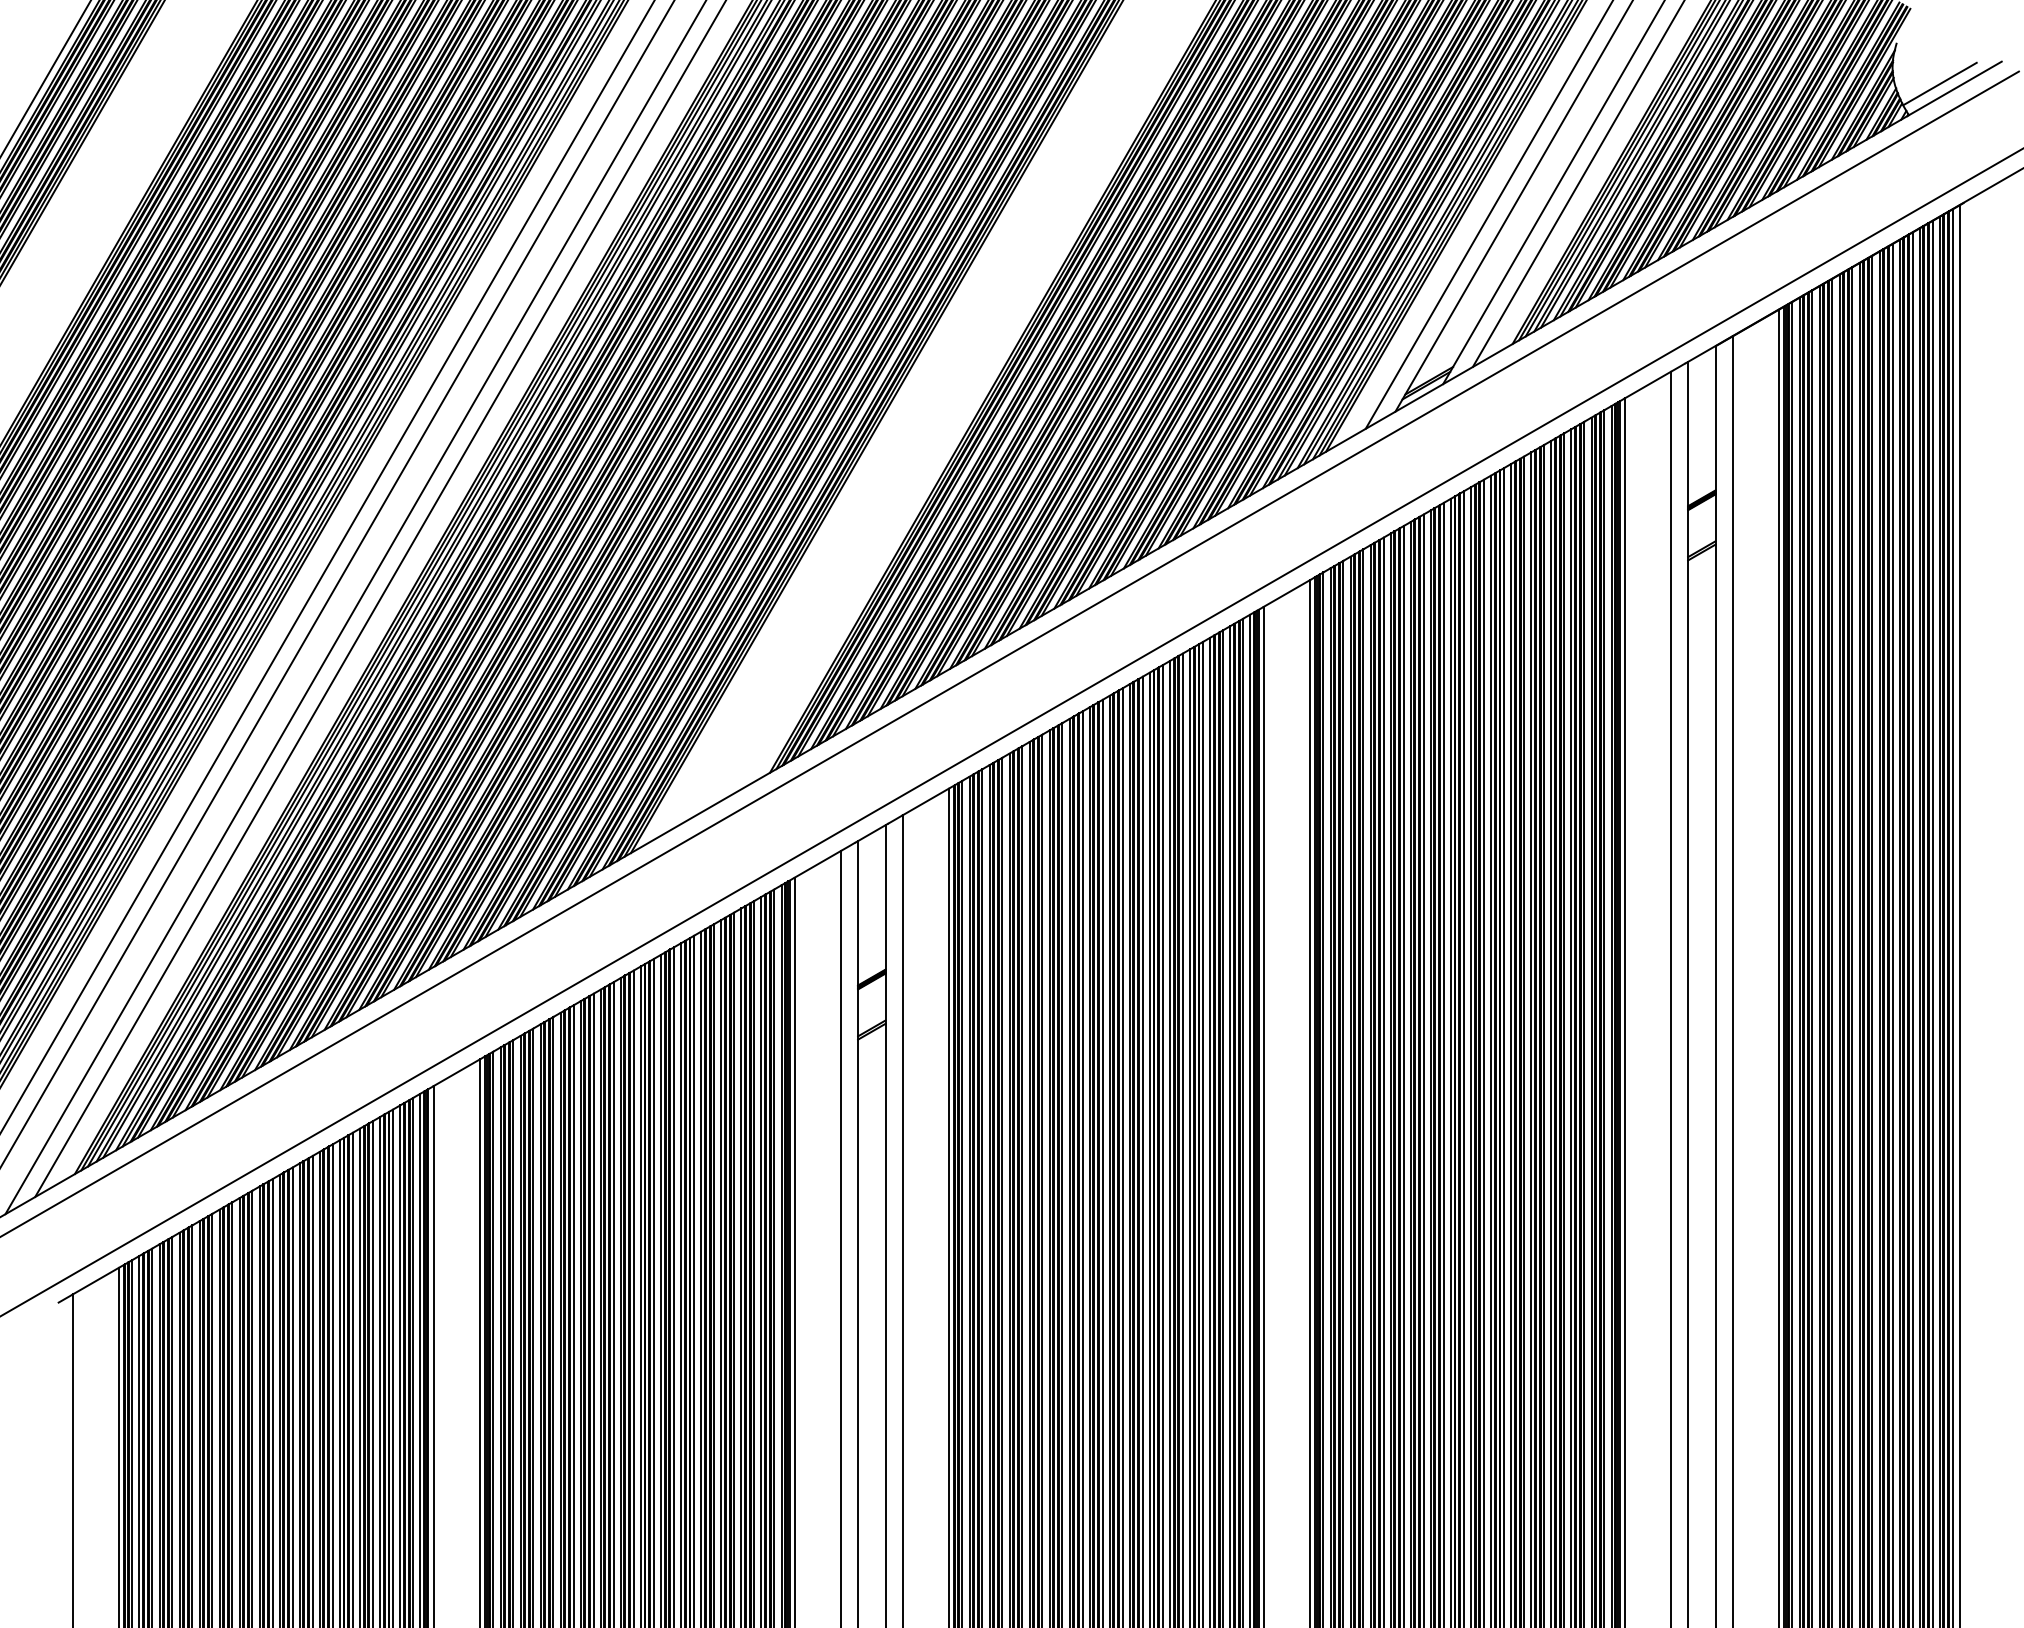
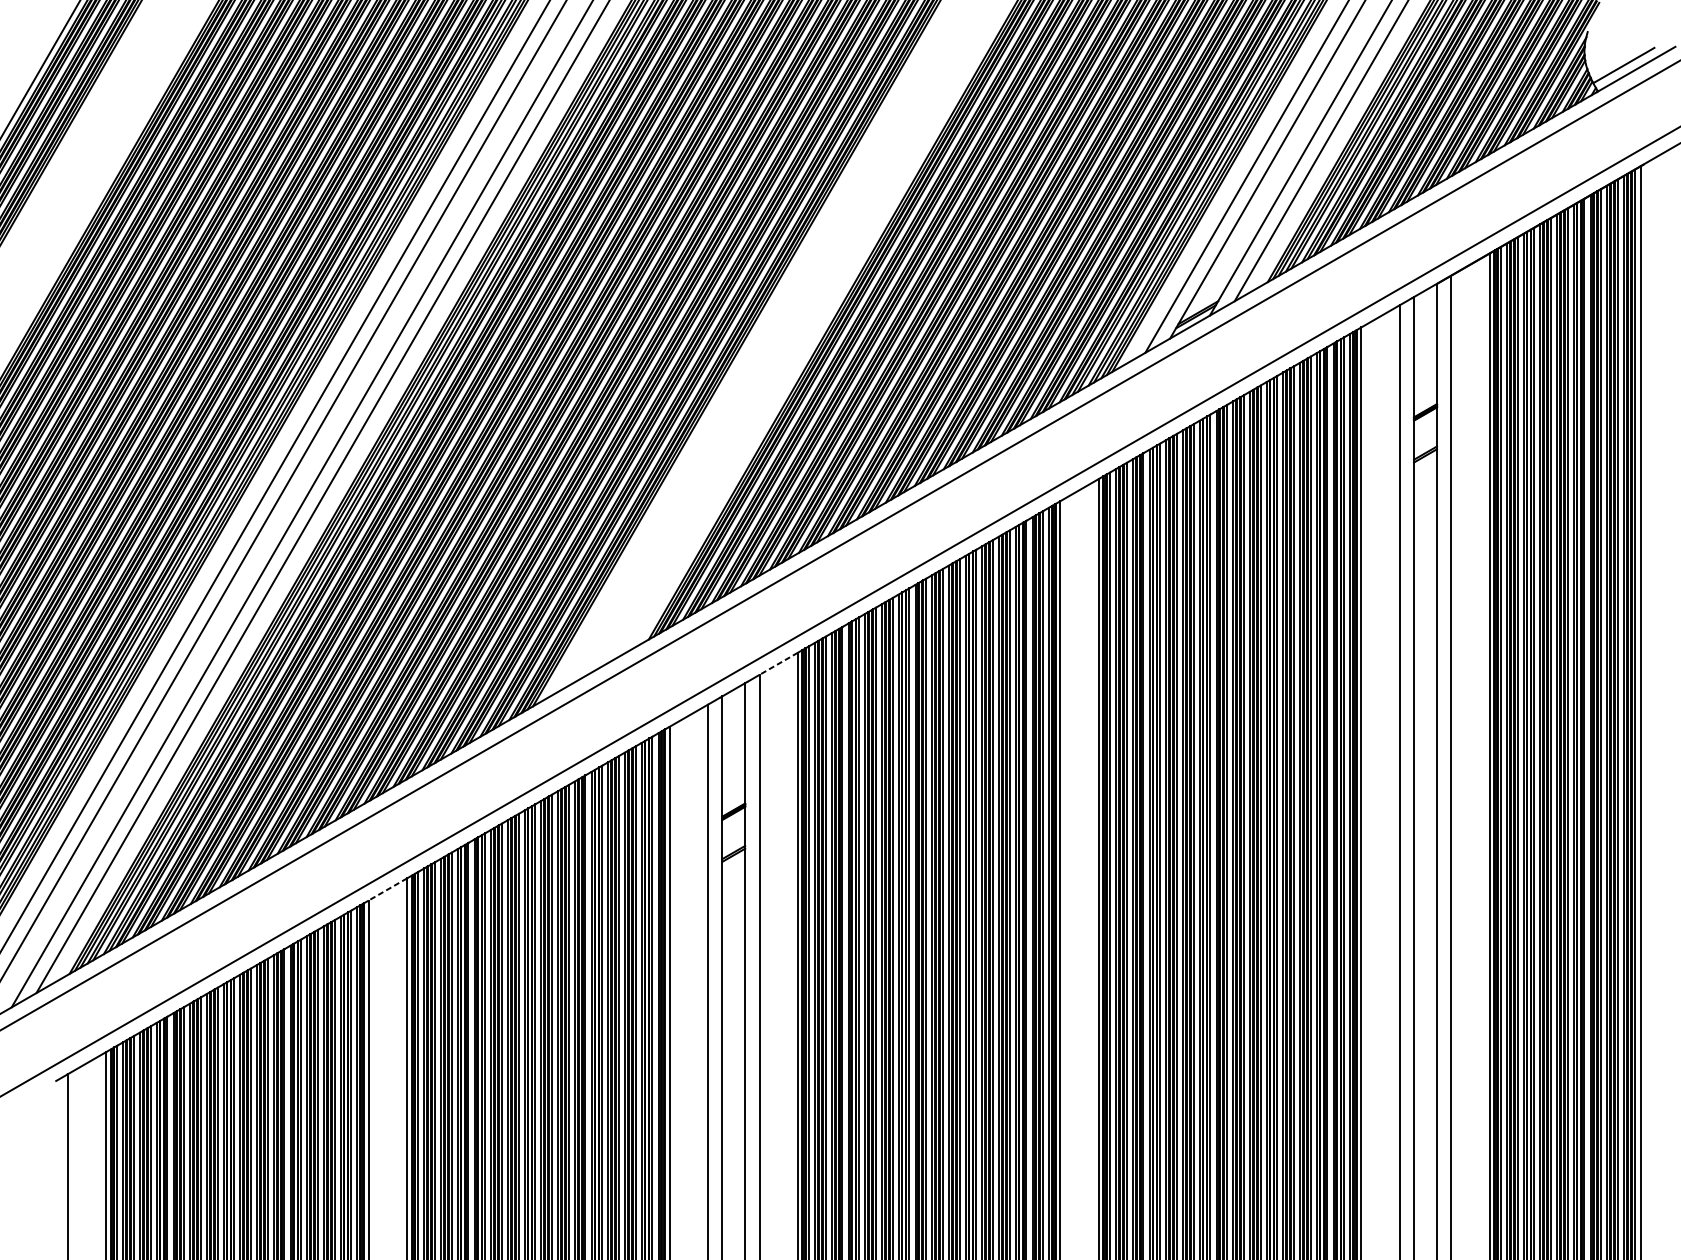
line: (925, 801) -> (778, 663), solid -> dashed
line: (456, 1072) -> (387, 889), solid -> dashed

